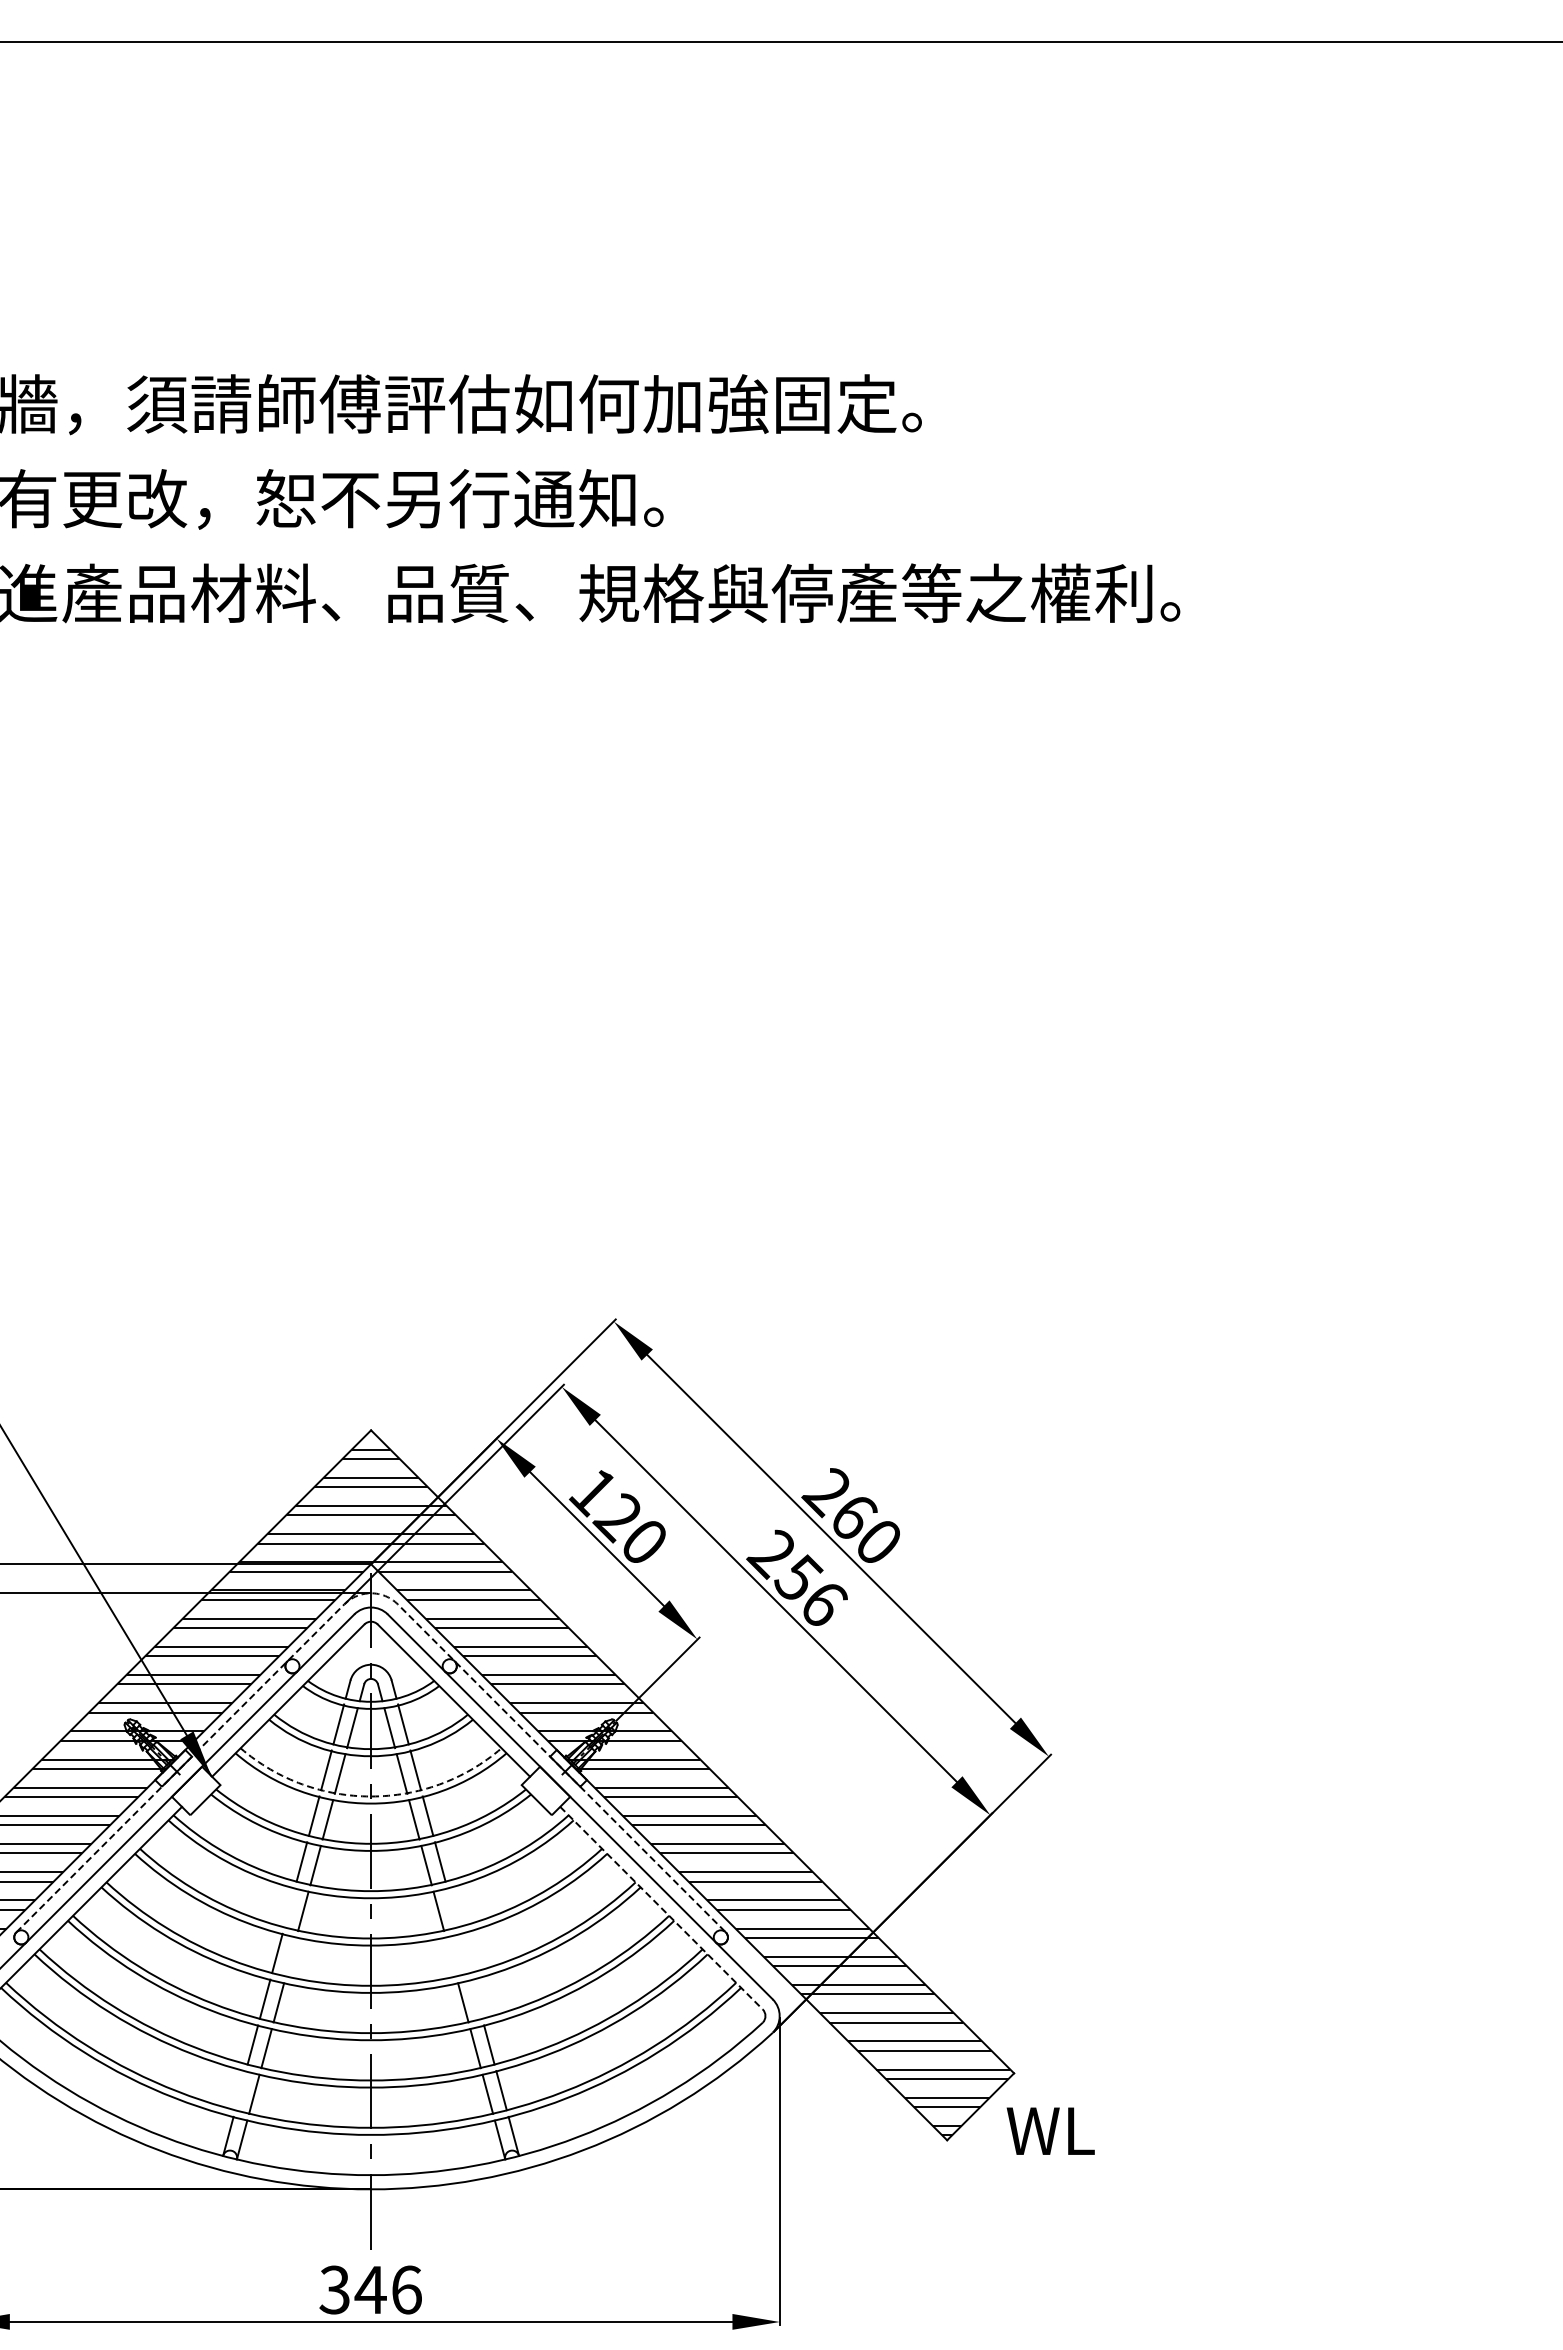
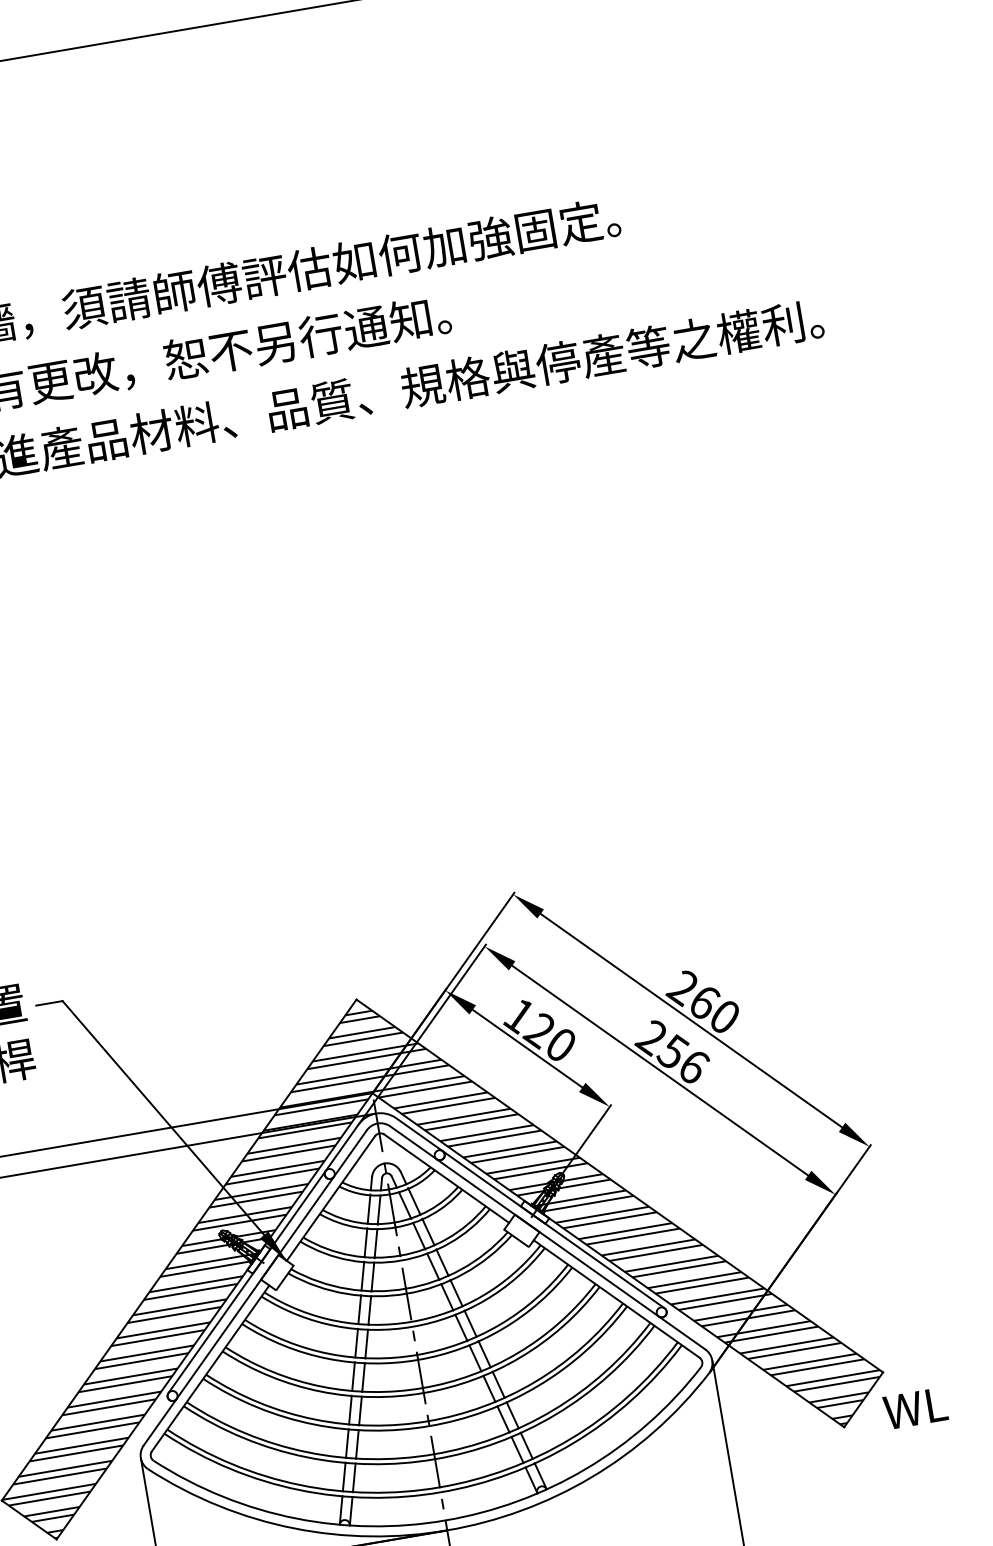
line: (371, 1593) -> (376, 1113), dashed -> solid
arc: (371, 1796) -> (400, 1255), dashed -> solid
line: (289, 1907) -> (356, 1343), added
line: (452, 1907) -> (470, 1323), added
line: (661, 1908) -> (616, 1299), dashed -> solid
line: (464, 1953) -> (484, 1354), added
line: (290, 1956) -> (363, 1377), added
line: (450, 1956) -> (474, 1358), added
line: (476, 1998) -> (498, 1384), added
line: (240, 2090) -> (344, 1476), added

